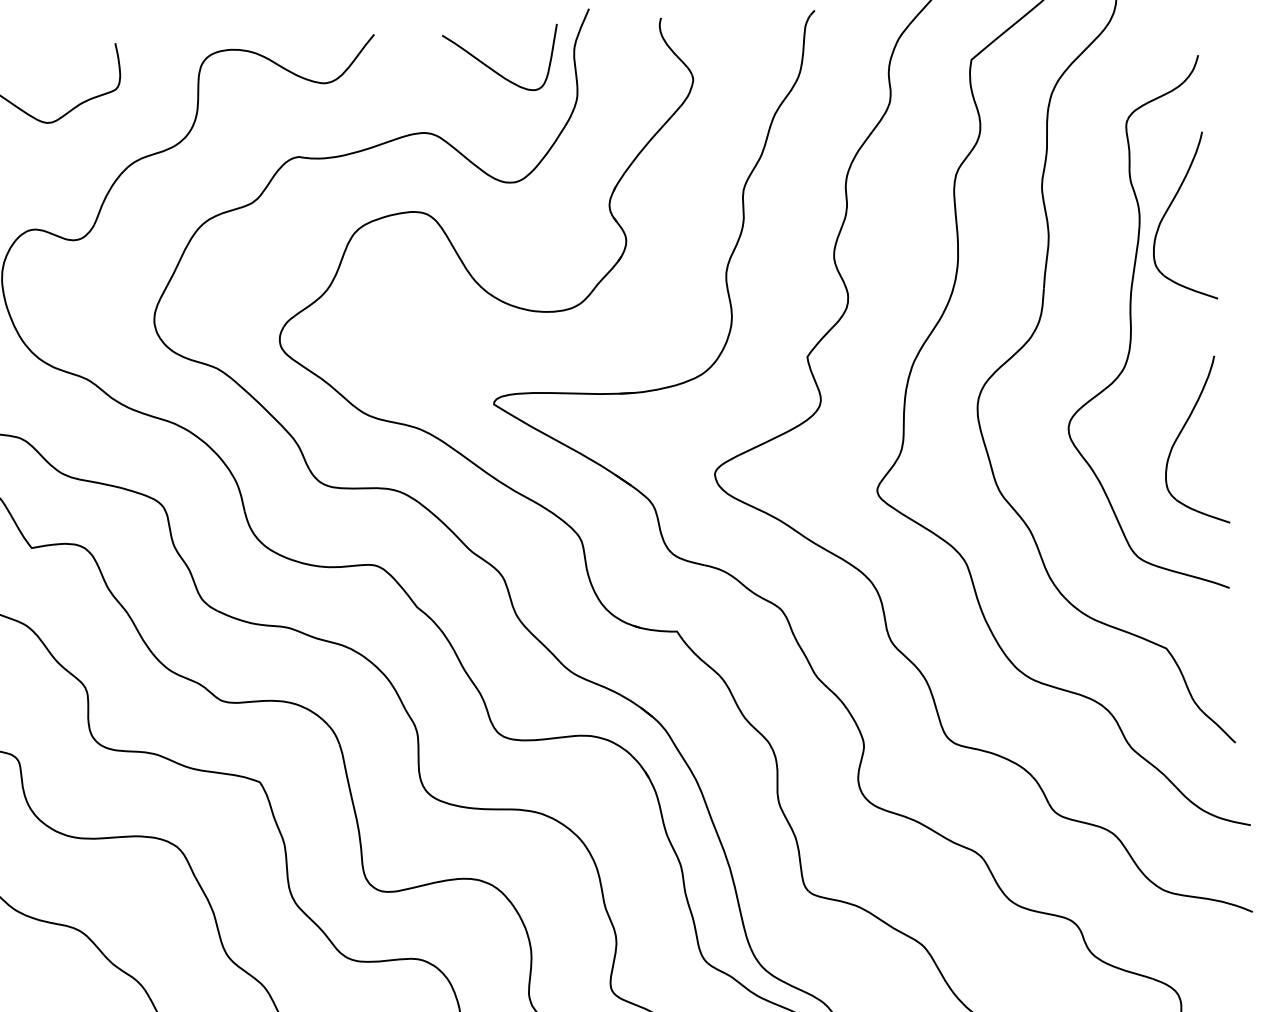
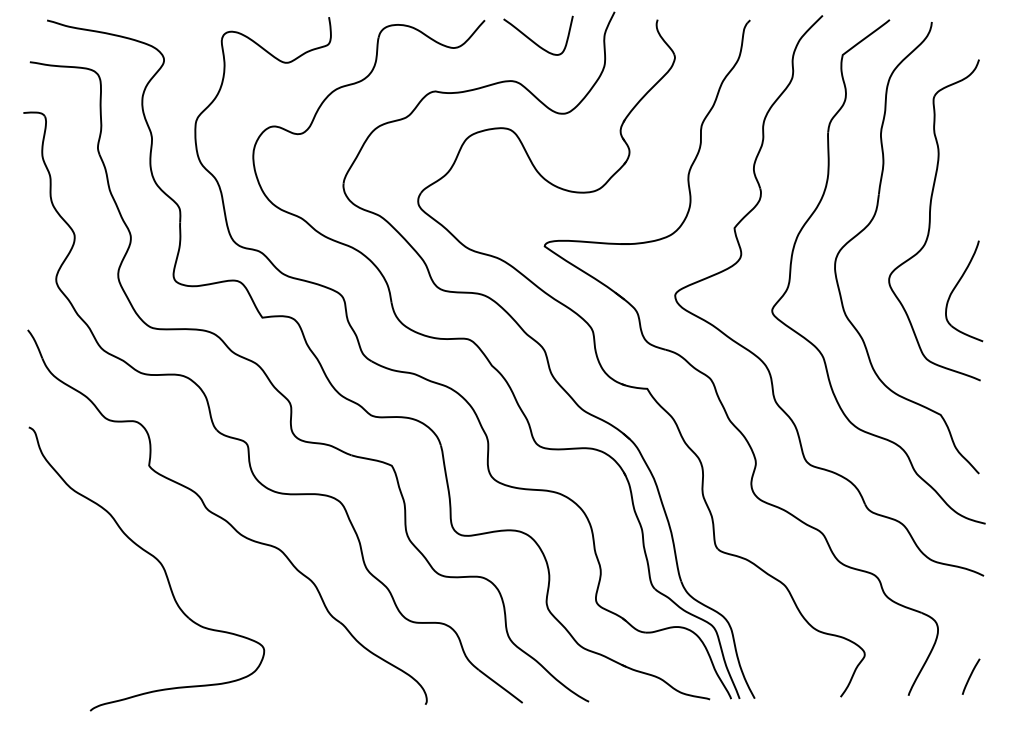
curve: (493, 68) -> (533, 40), moved
part: (1169, 211) -> (956, 152), removed

